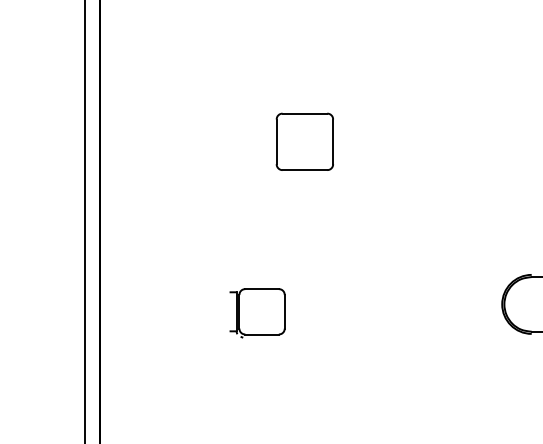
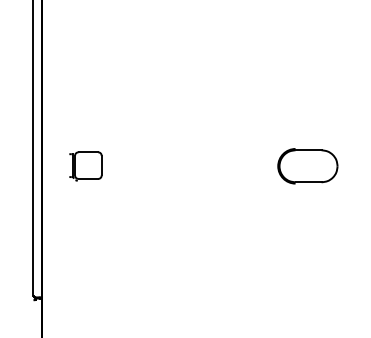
part: (304, 141) -> (162, 70), removed
part: (257, 313) -> (85, 166), moved

